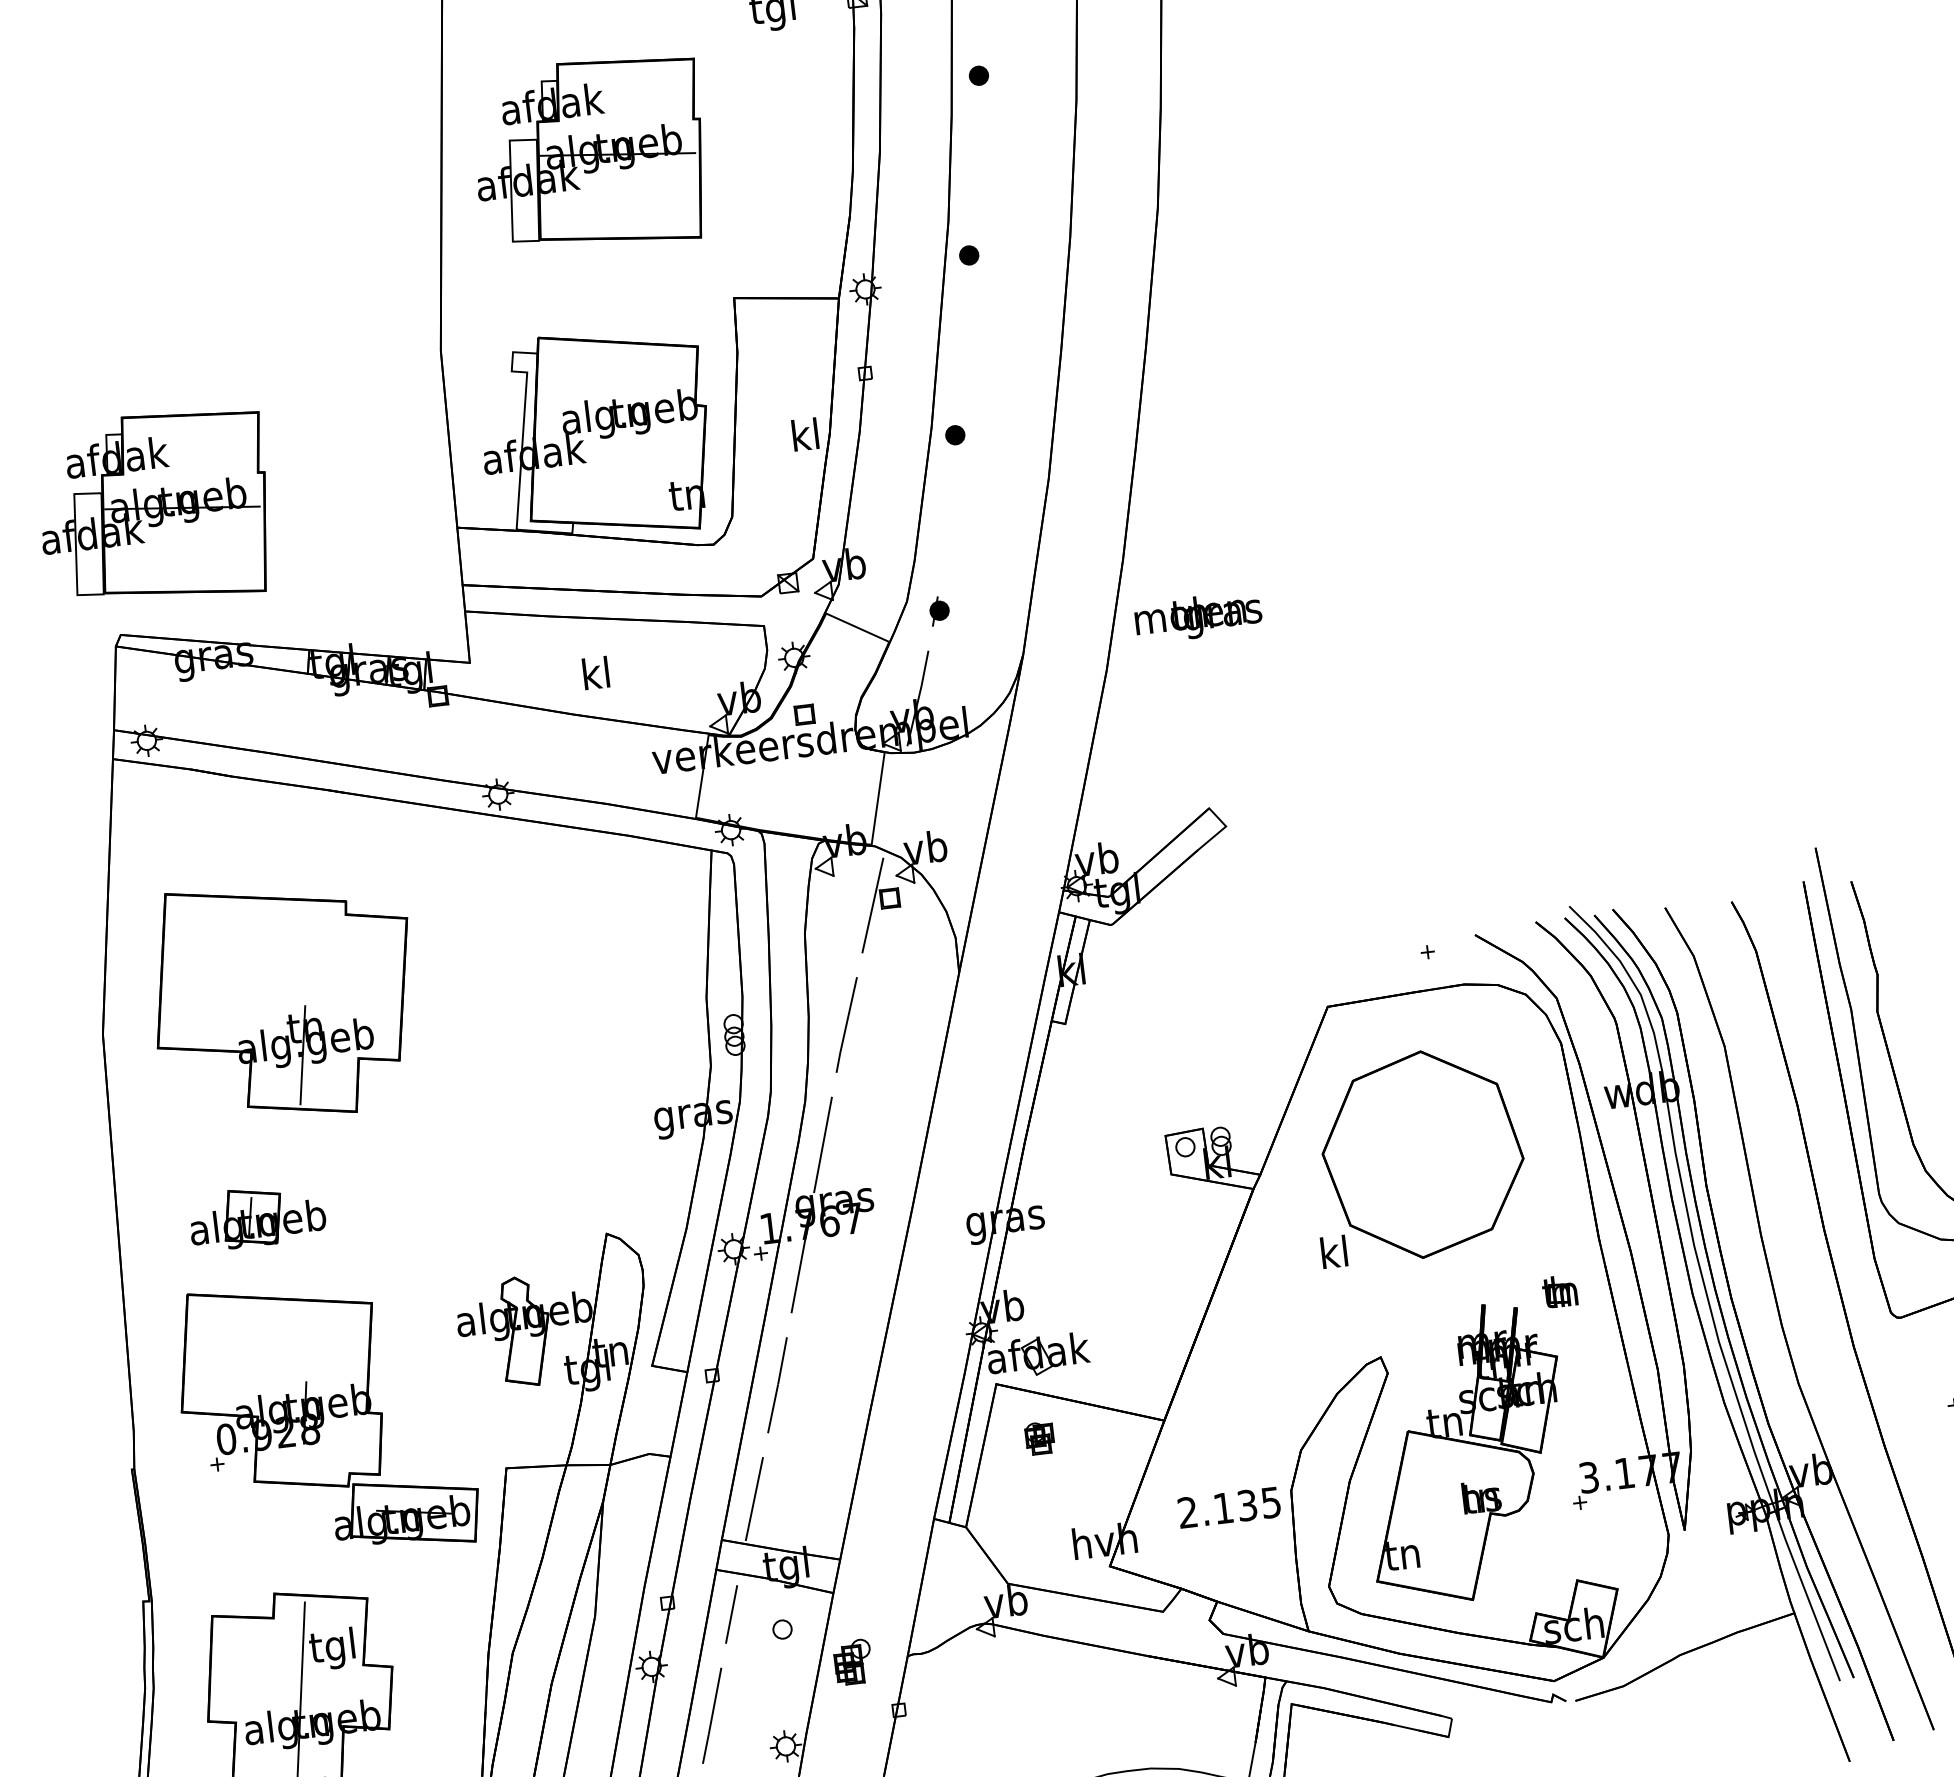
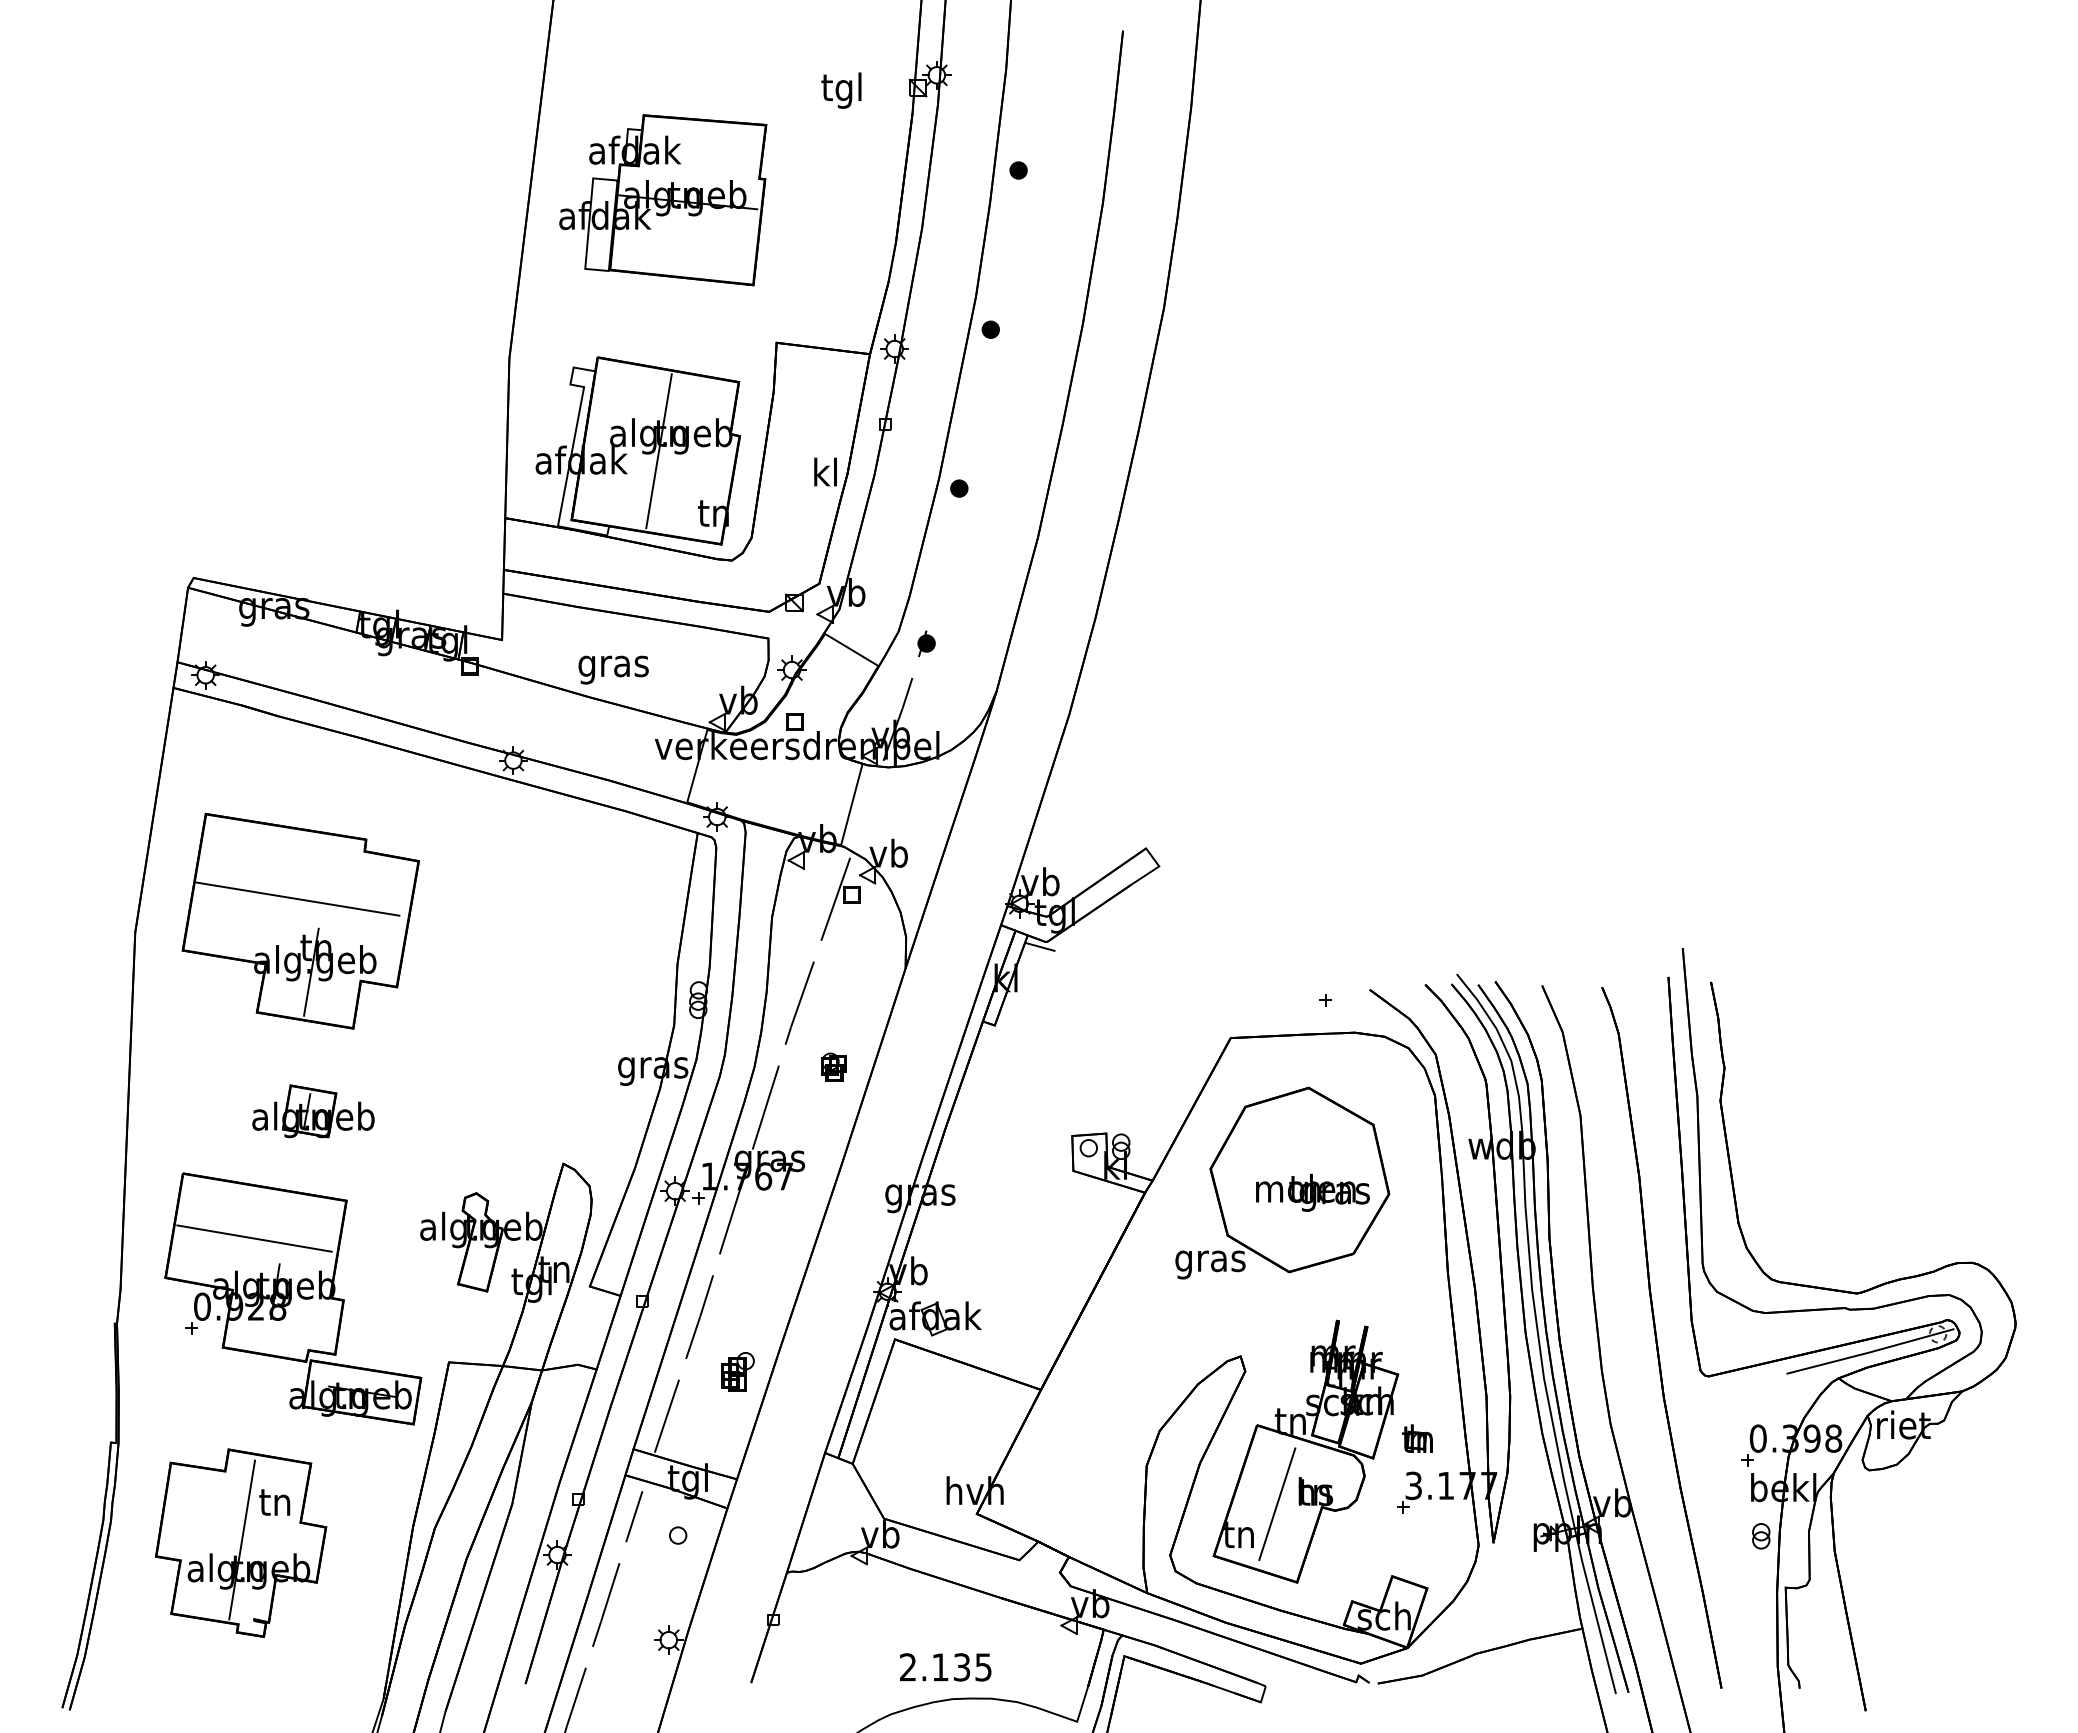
line: (617, 433) -> (658, 451), added
part: (154, 509) -> (237, 469), removed
text: (1198, 616) -> (1312, 1192), moved
text: (596, 677) -> (613, 666), kl -> gras
line: (1105, 930) -> (1040, 946), added
line: (277, 975) -> (297, 898), added
part: (257, 1216) -> (313, 1111), moved
text: (1334, 1256) -> (1210, 1261), kl -> gras
part: (1559, 1291) -> (1417, 1438), moved
line: (275, 1357) -> (254, 1238), added
part: (1039, 1437) -> (833, 1066), moved
text: (1229, 1507) -> (945, 1667), moved
line: (1440, 1515) -> (1277, 1503), added
text: (332, 1649) -> (274, 1505), tgl -> tn
part: (852, 1661) -> (737, 1371), moved

